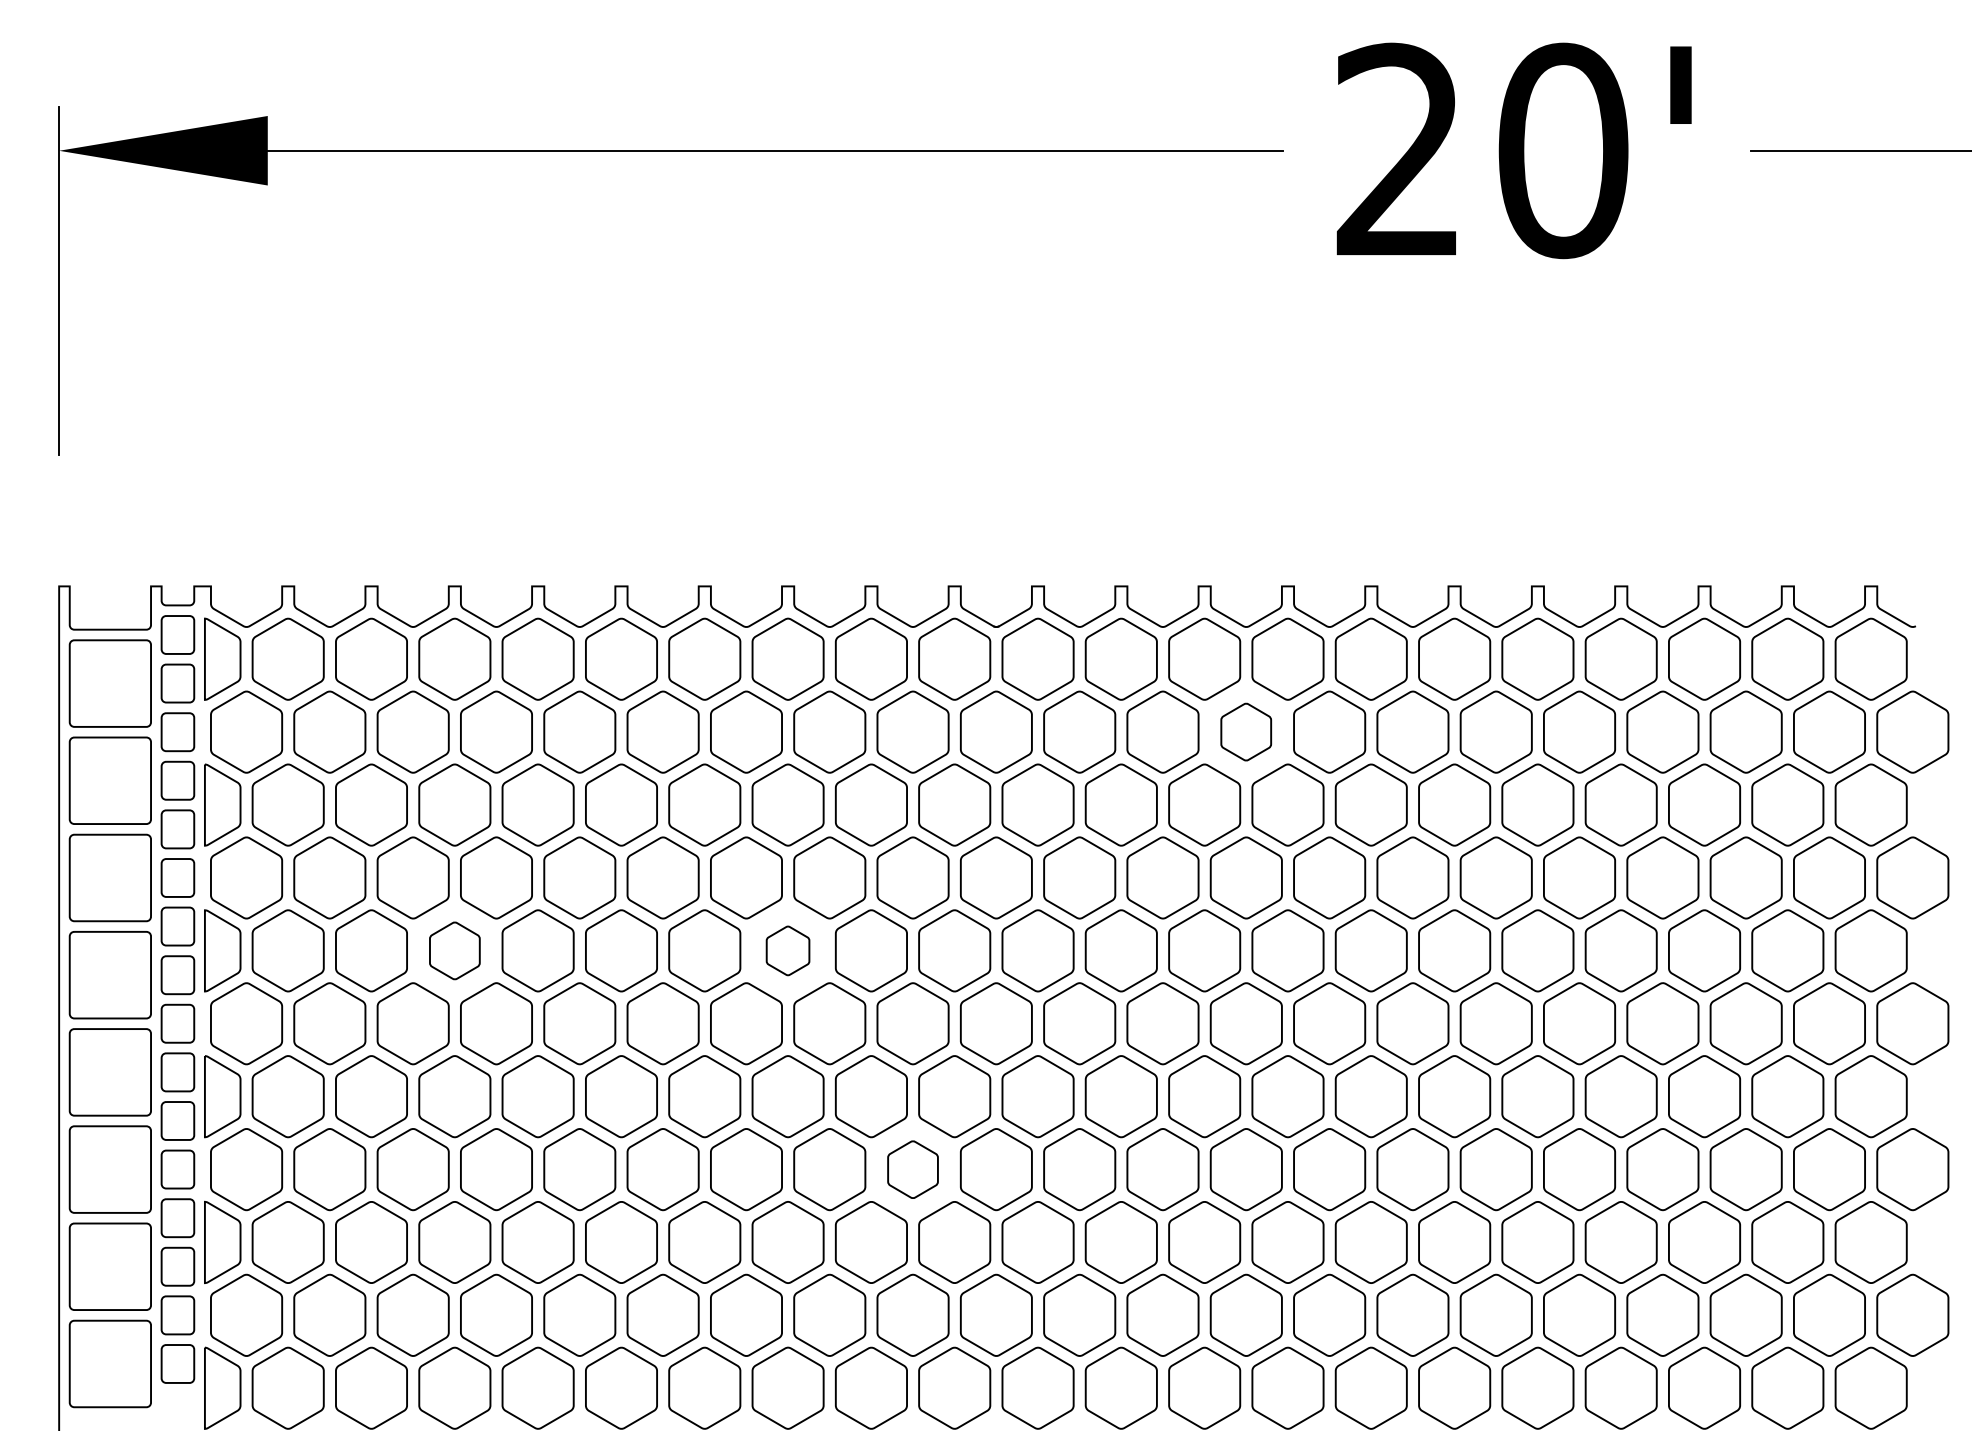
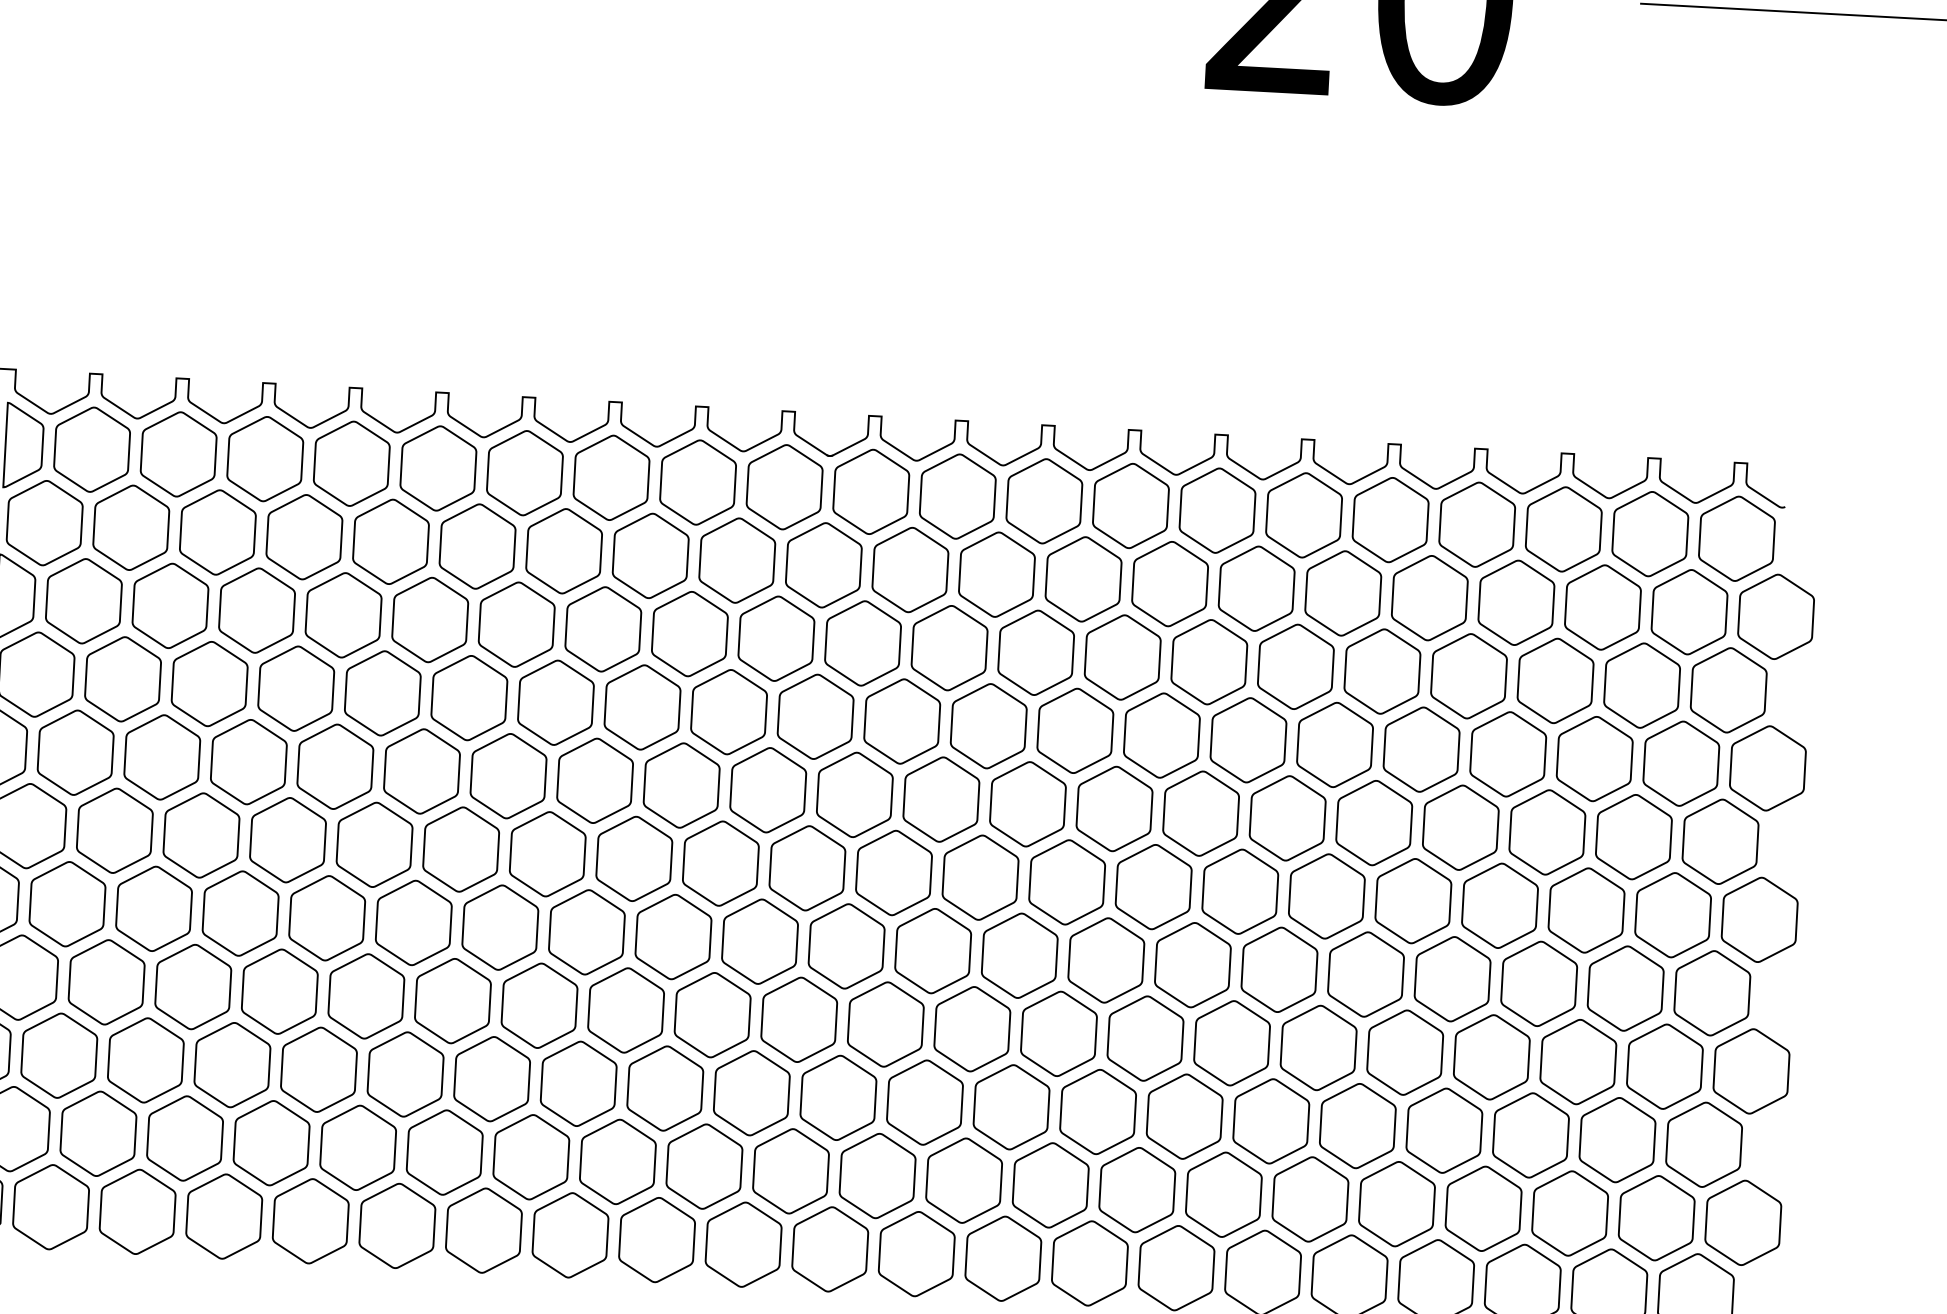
part: (1245, 731) -> (1082, 578), size x1.43
part: (454, 950) -> (248, 761), size x1.43
part: (787, 950) -> (594, 780), size x1.67
part: (912, 1169) -> (712, 1015), size x1.43

